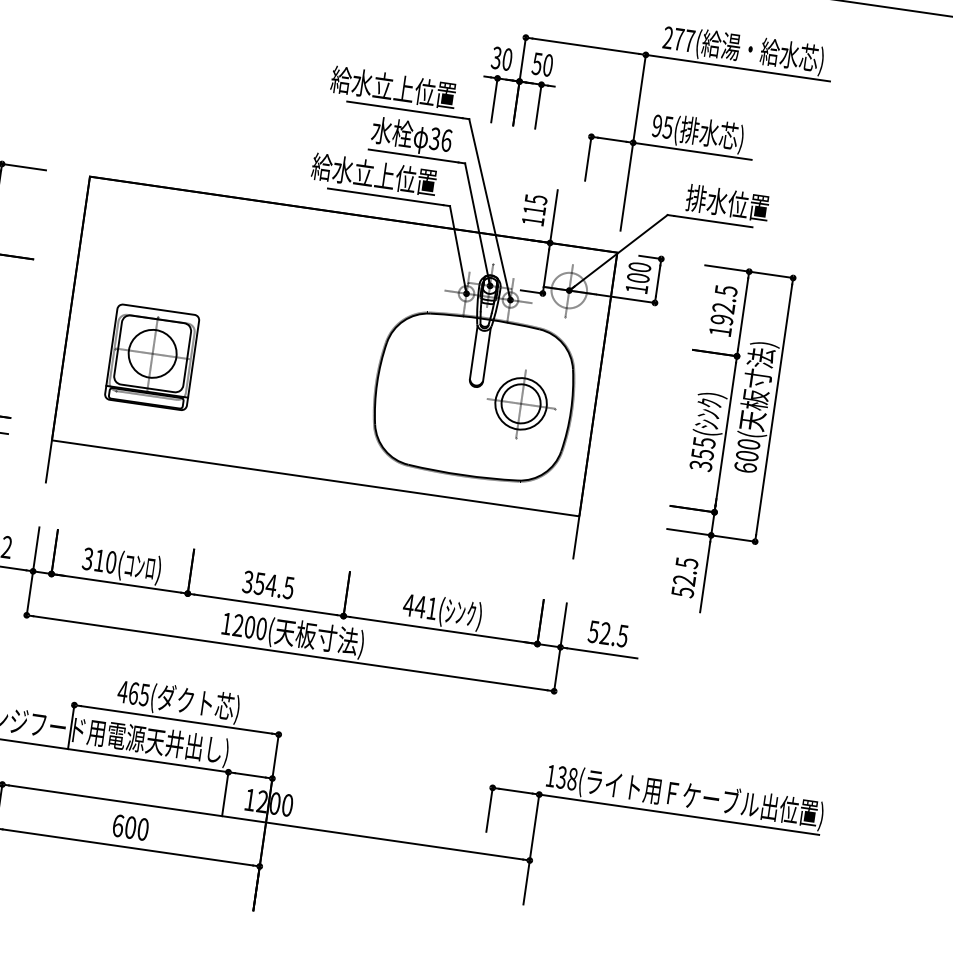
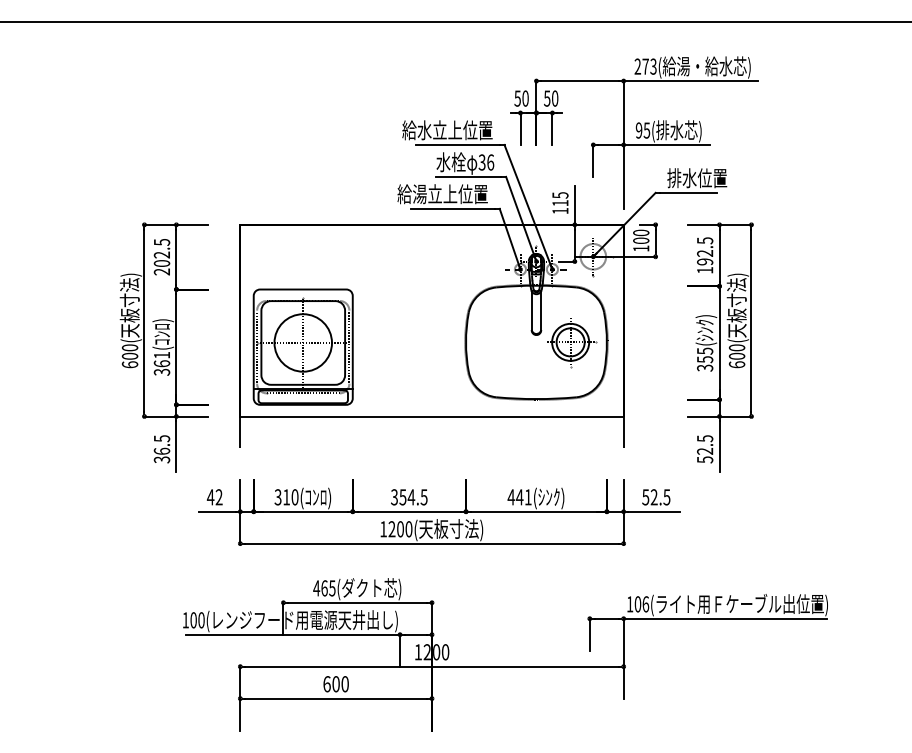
text: (689, 40) -> (653, 66), 277( -> 273(
text: (496, 56) -> (517, 97), 30 -> 50
text: (342, 170) -> (419, 194), 給水立上位置 -> 給湯立上位置
part: (151, 356) -> (302, 346), size x1.67
text: (566, 778) -> (641, 604), 138( -> 106(

